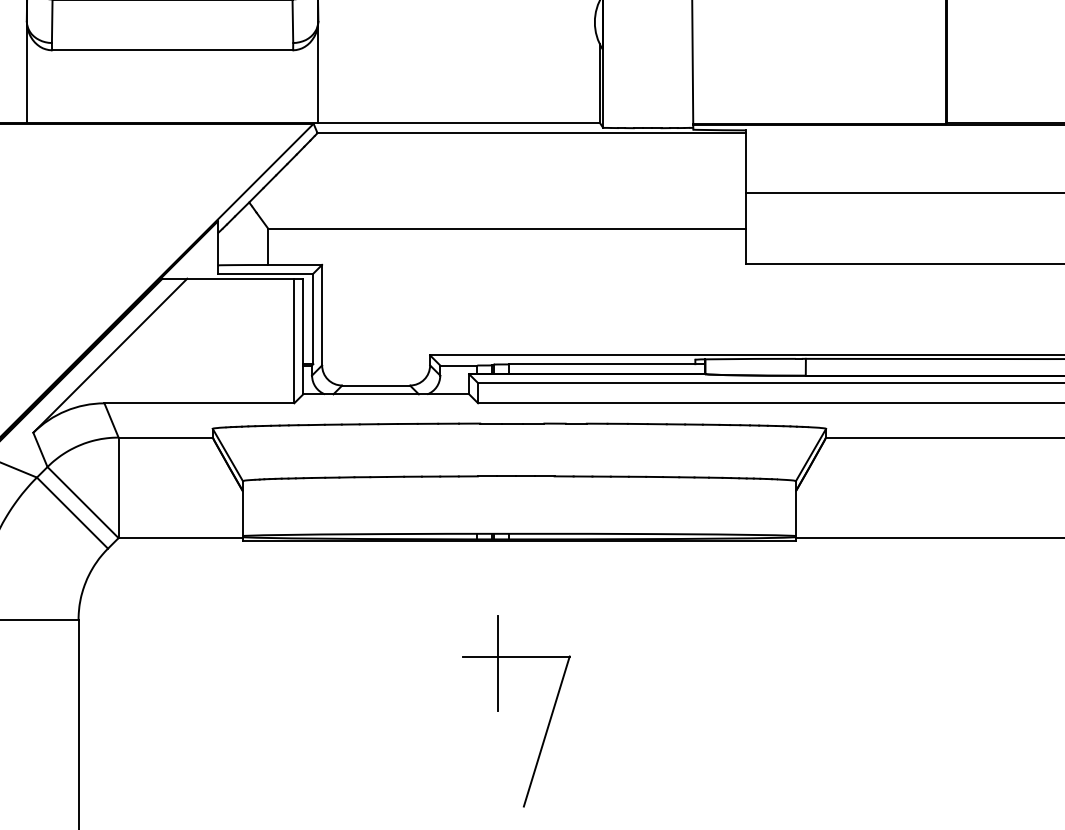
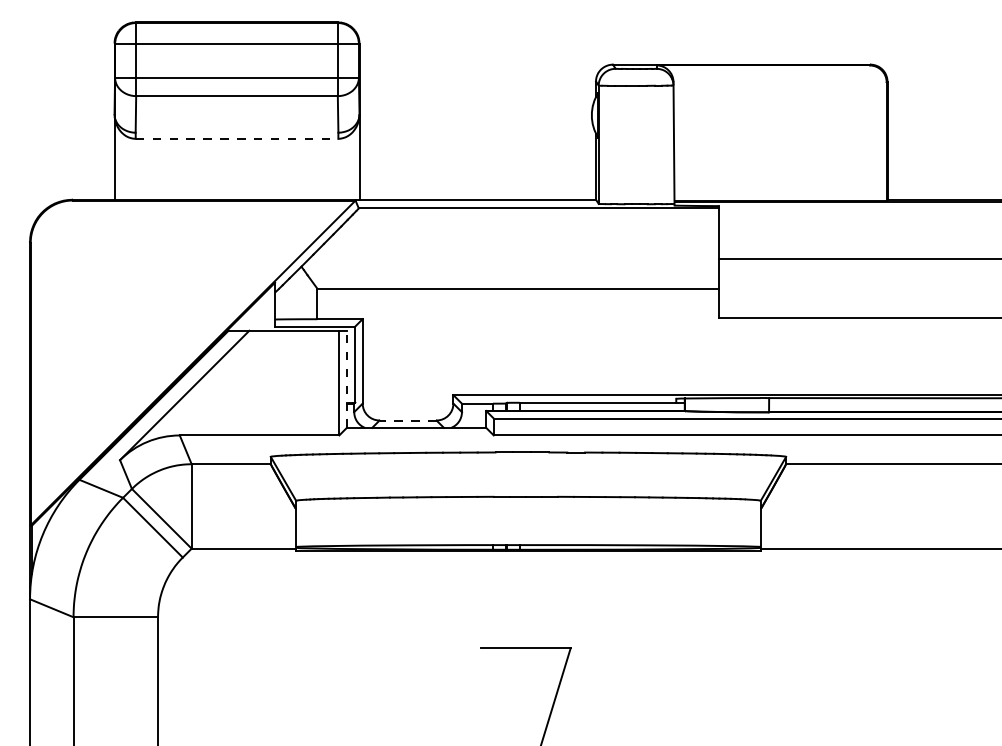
line: (173, 49) -> (237, 138), solid -> dashed
line: (302, 336) -> (346, 379), solid -> dashed
line: (376, 385) -> (408, 420), solid -> dashed
line: (498, 662) -> (510, 653), removed

